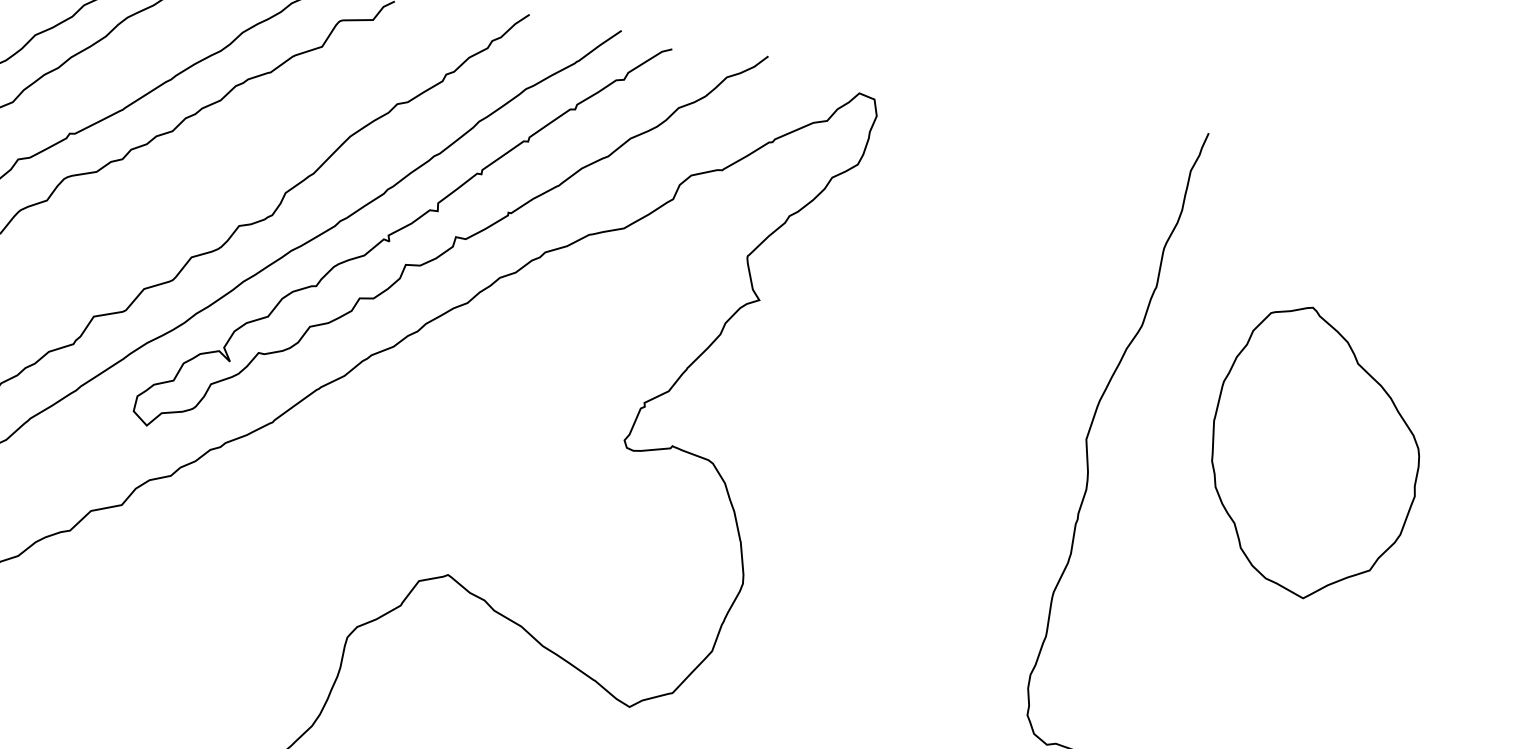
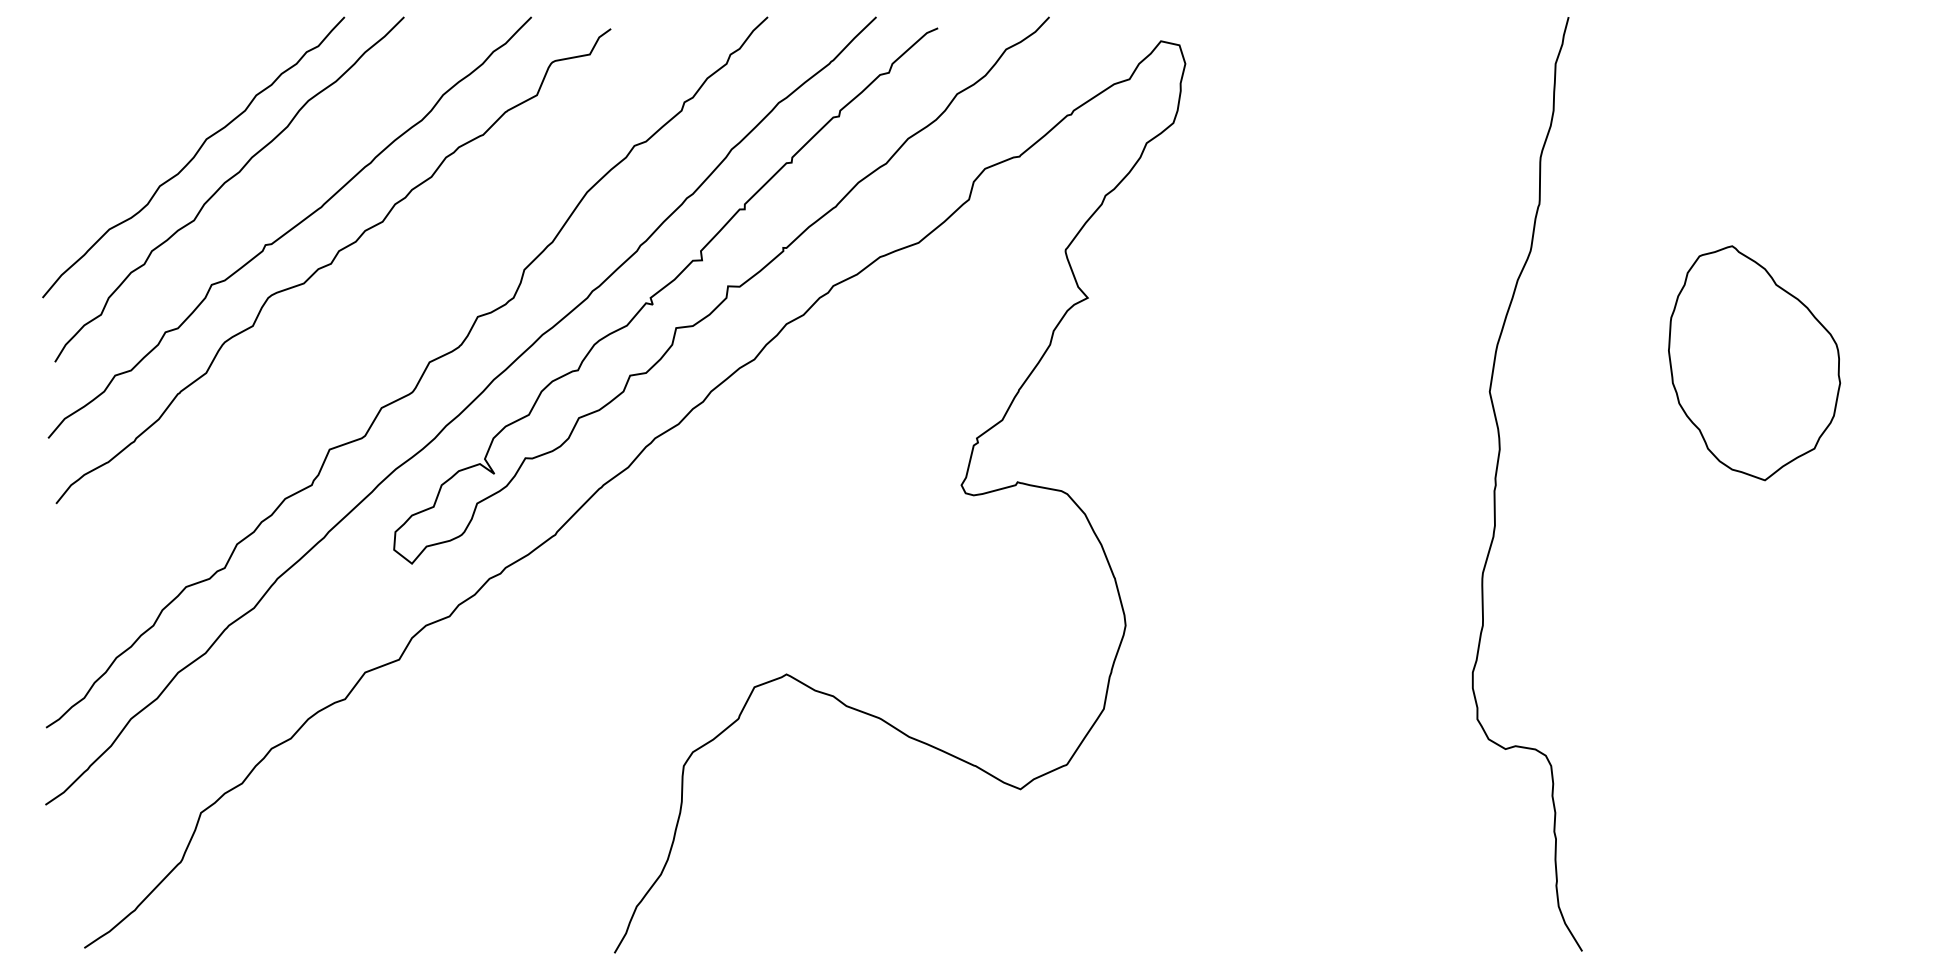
part: (1315, 454) -> (1754, 363), size x0.7

